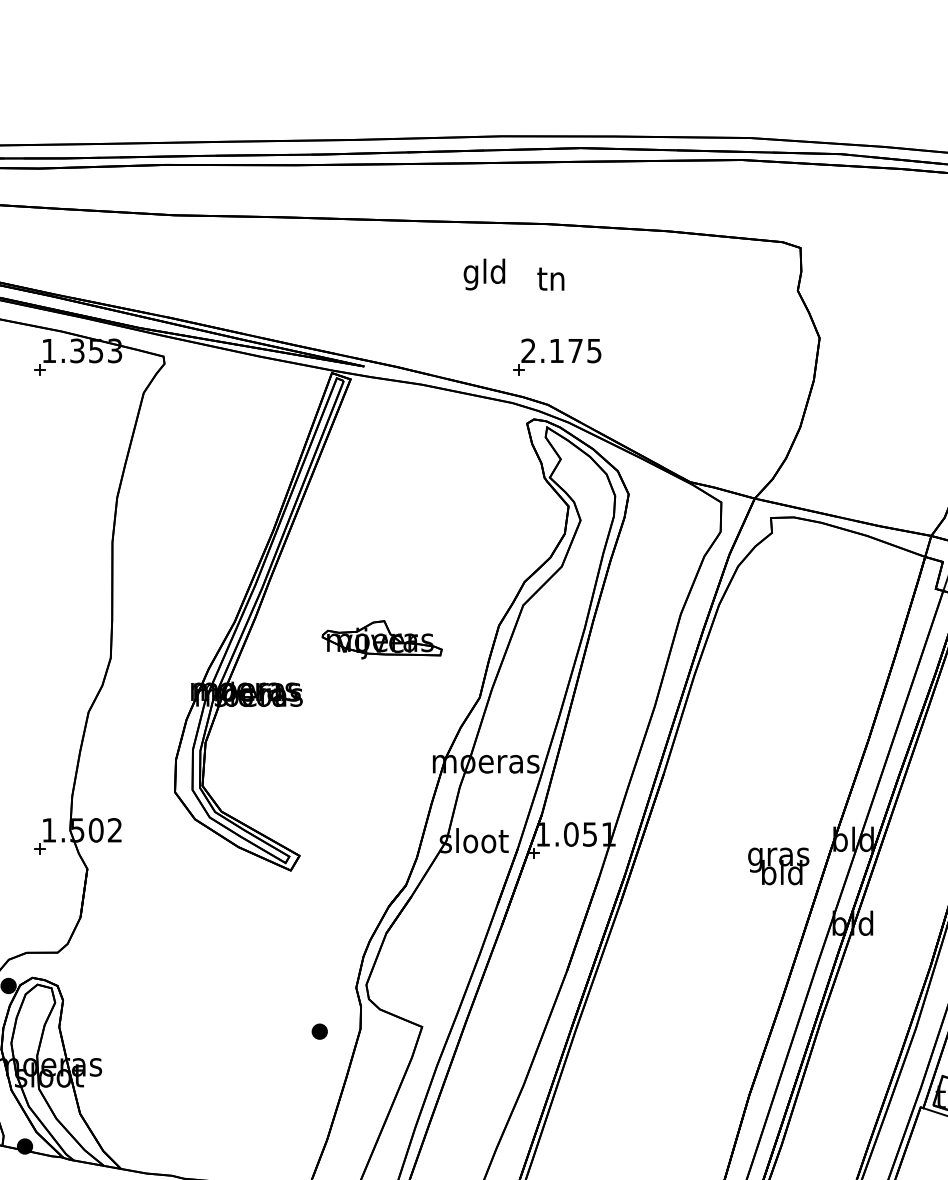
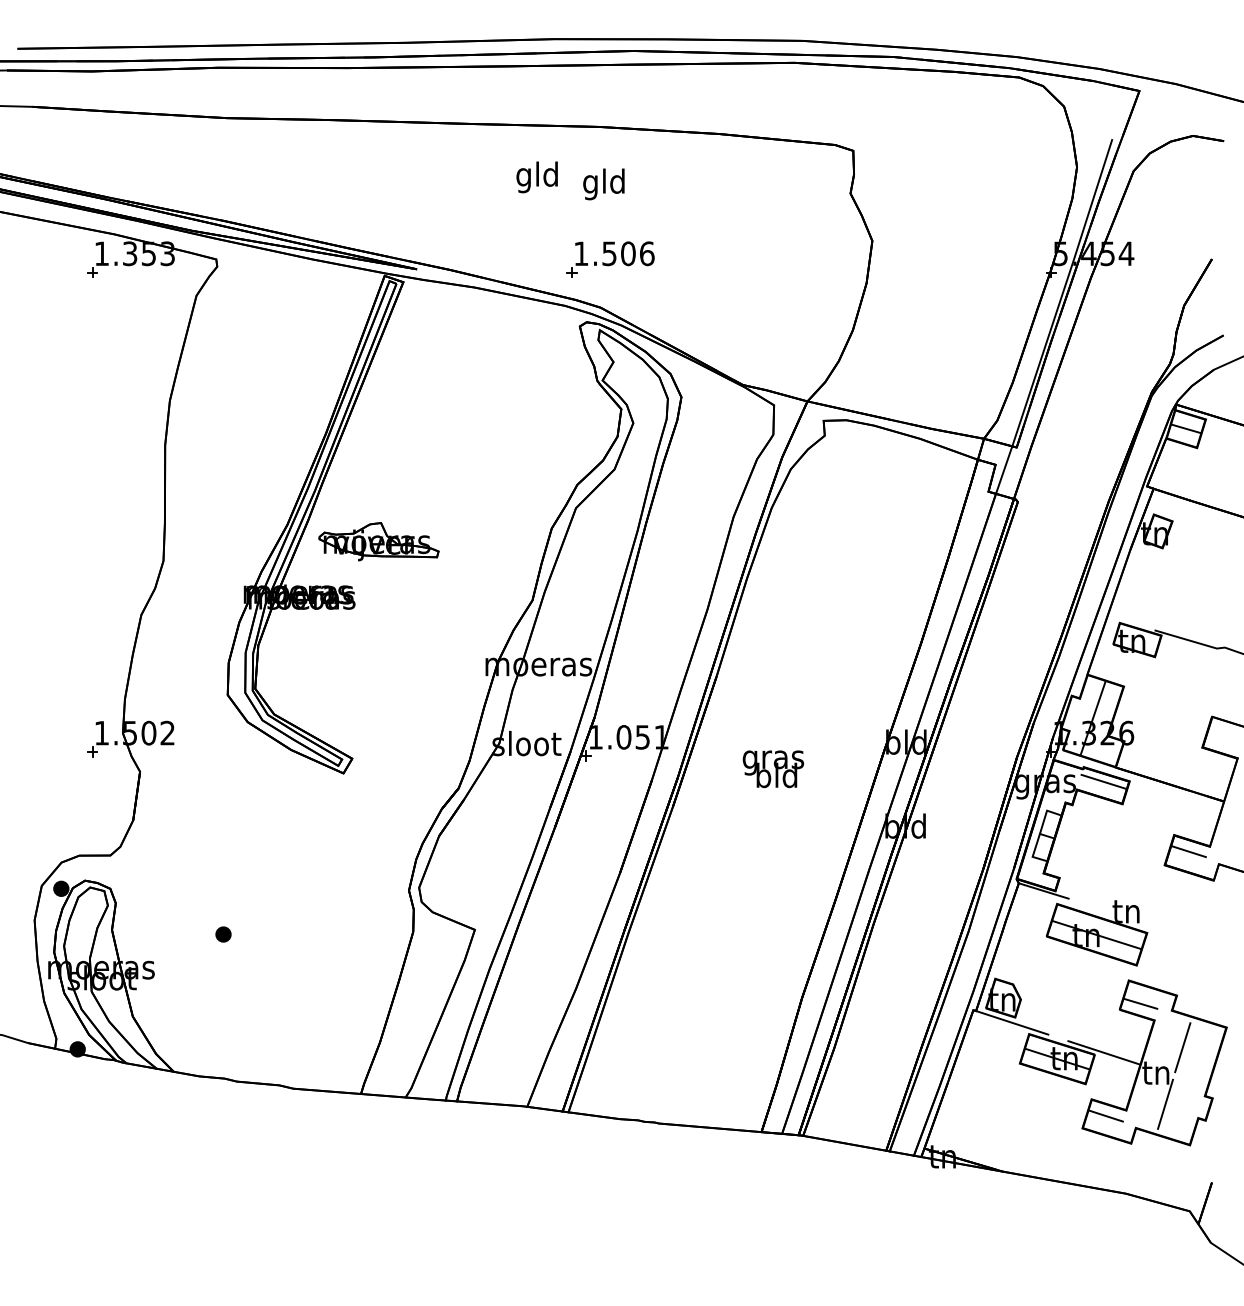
text: (550, 281) -> (603, 184), tn -> gld
text: (561, 350) -> (614, 253), 2.175 -> 1.506
part: (381, 639) -> (378, 541), moved
text: (778, 866) -> (773, 769), moved
part: (319, 1031) -> (223, 934), moved

